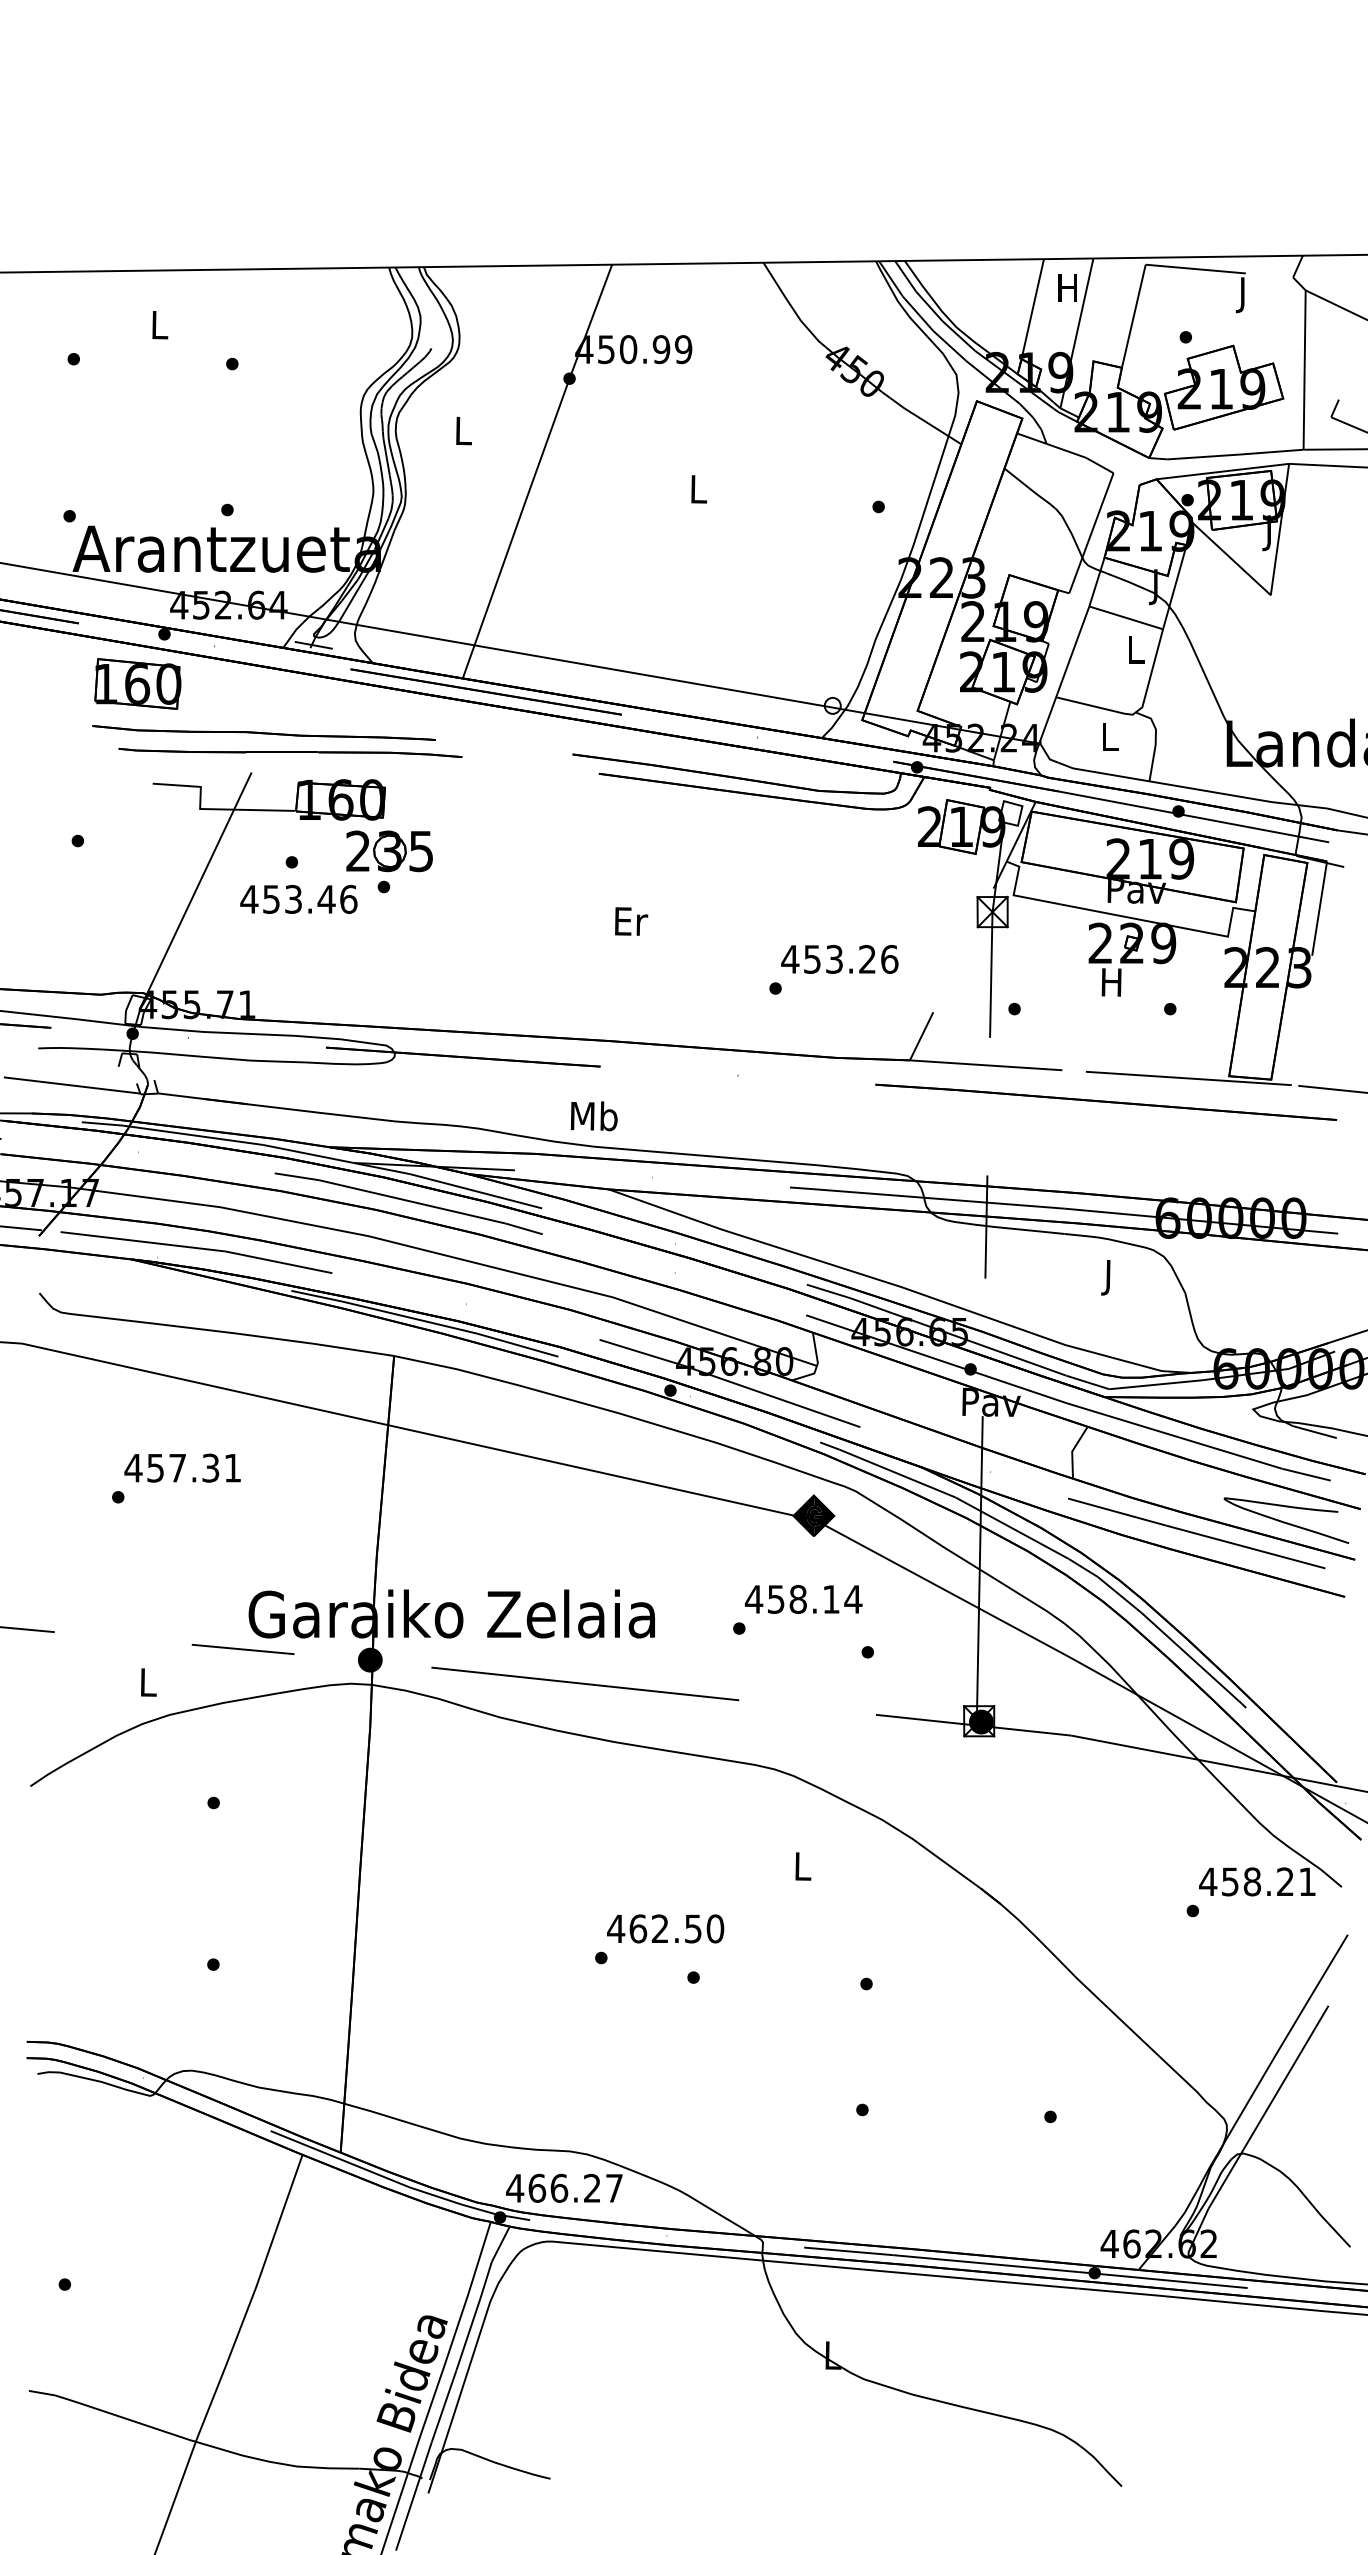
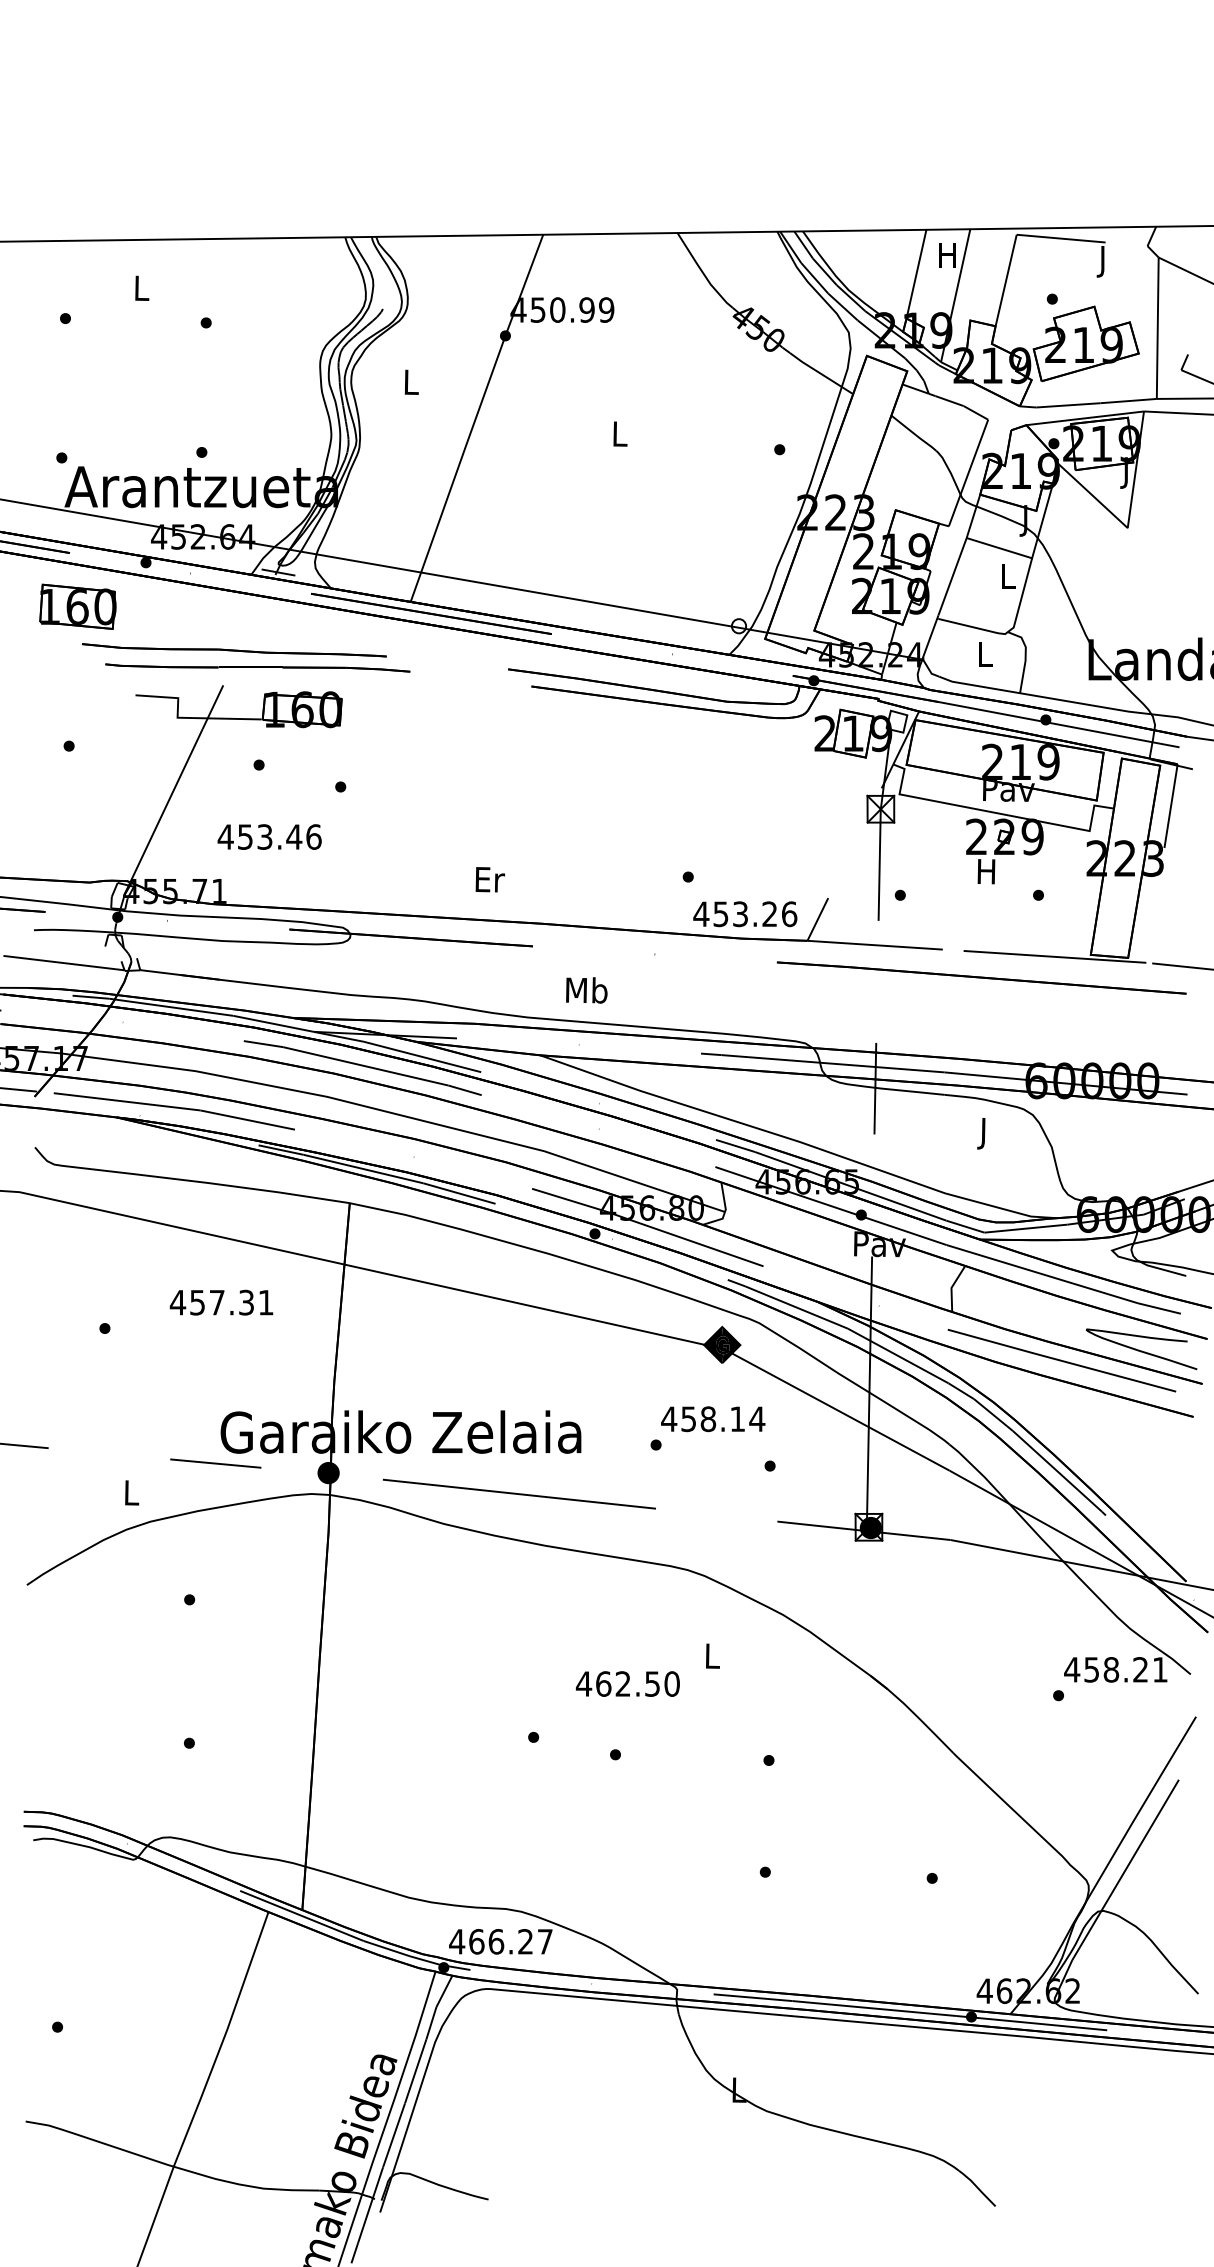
part: (137, 683) -> (77, 606), moved
part: (389, 851) -> (345, 755), removed
text: (298, 899) -> (269, 837), moved
text: (631, 921) -> (490, 879), moved
text: (839, 959) -> (744, 914), moved
text: (593, 1116) -> (586, 990), moved
text: (182, 1467) -> (221, 1302), moved
text: (665, 1928) -> (627, 1683), moved

